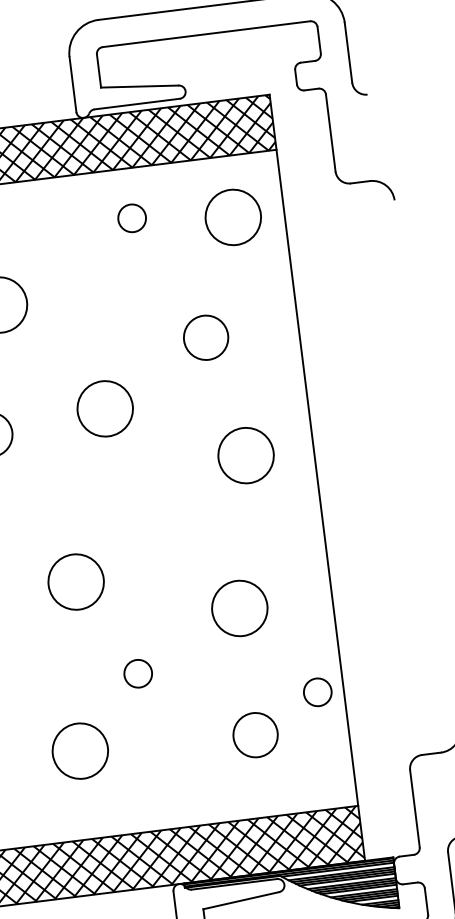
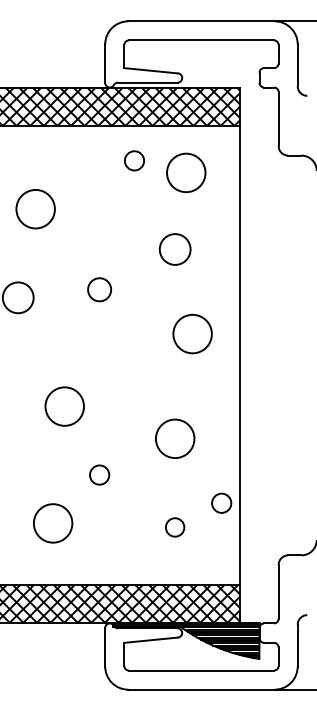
circle: (233, 216) -> (186, 172), moved
circle: (105, 408) -> (99, 289), size x0.6
circle: (254, 735) -> (174, 527), size x0.6

